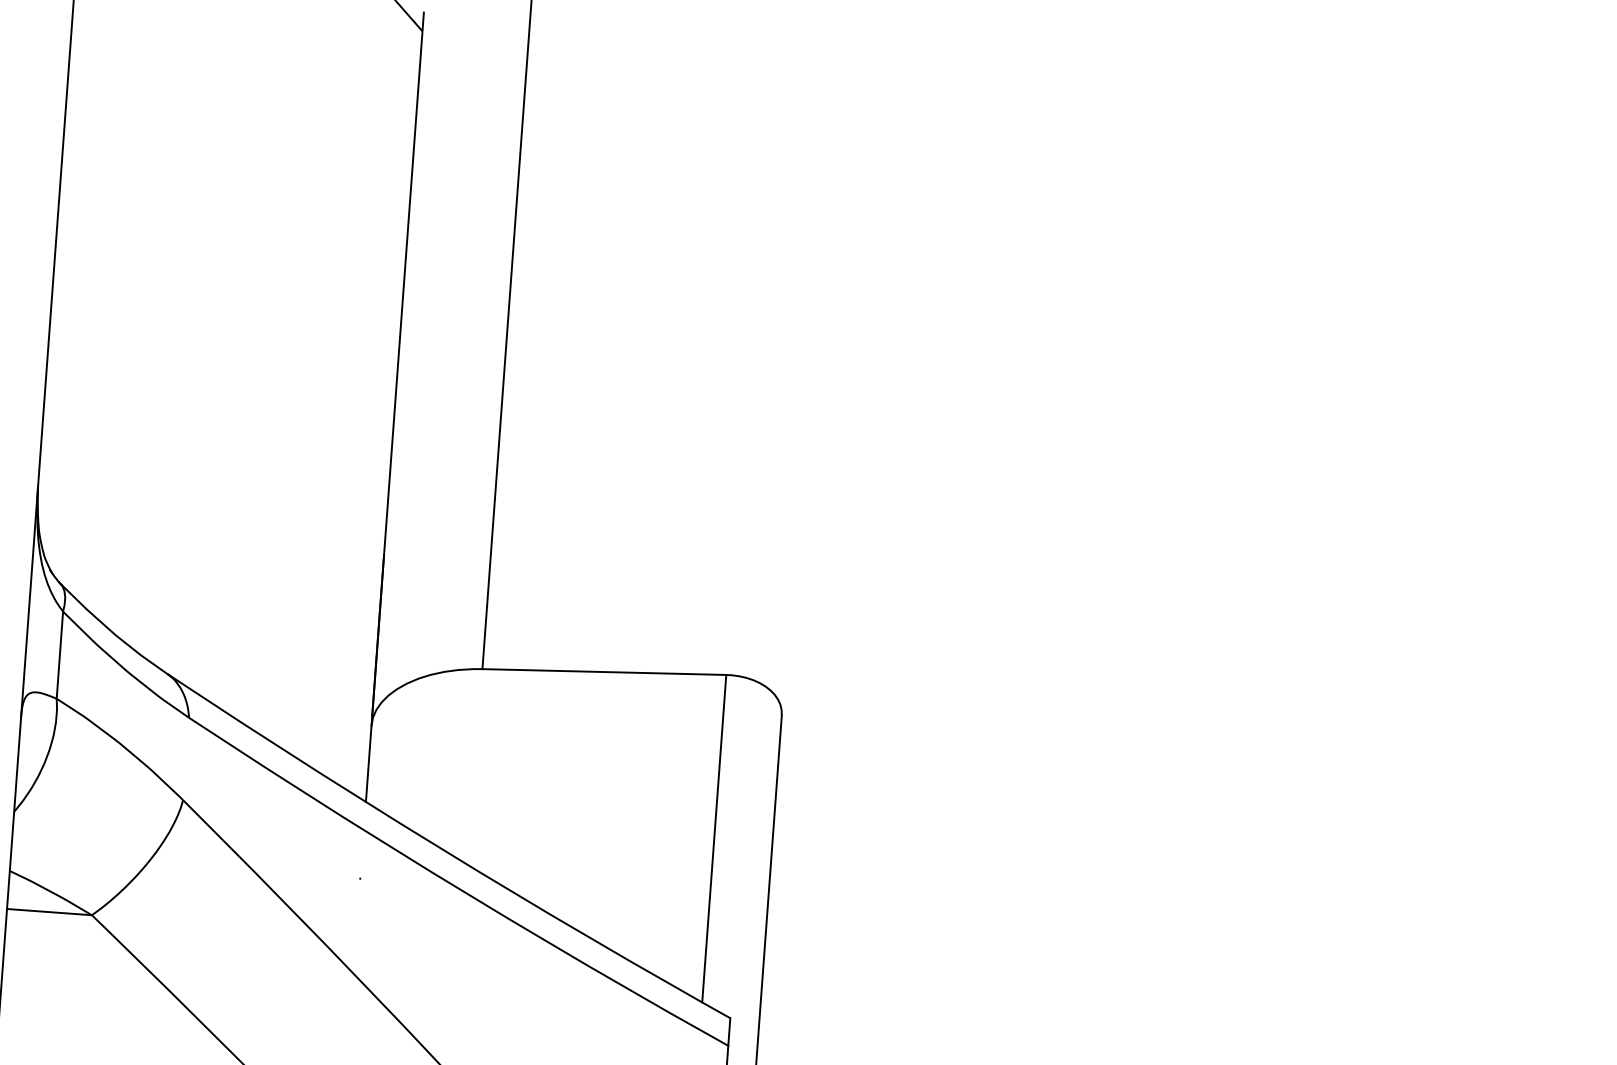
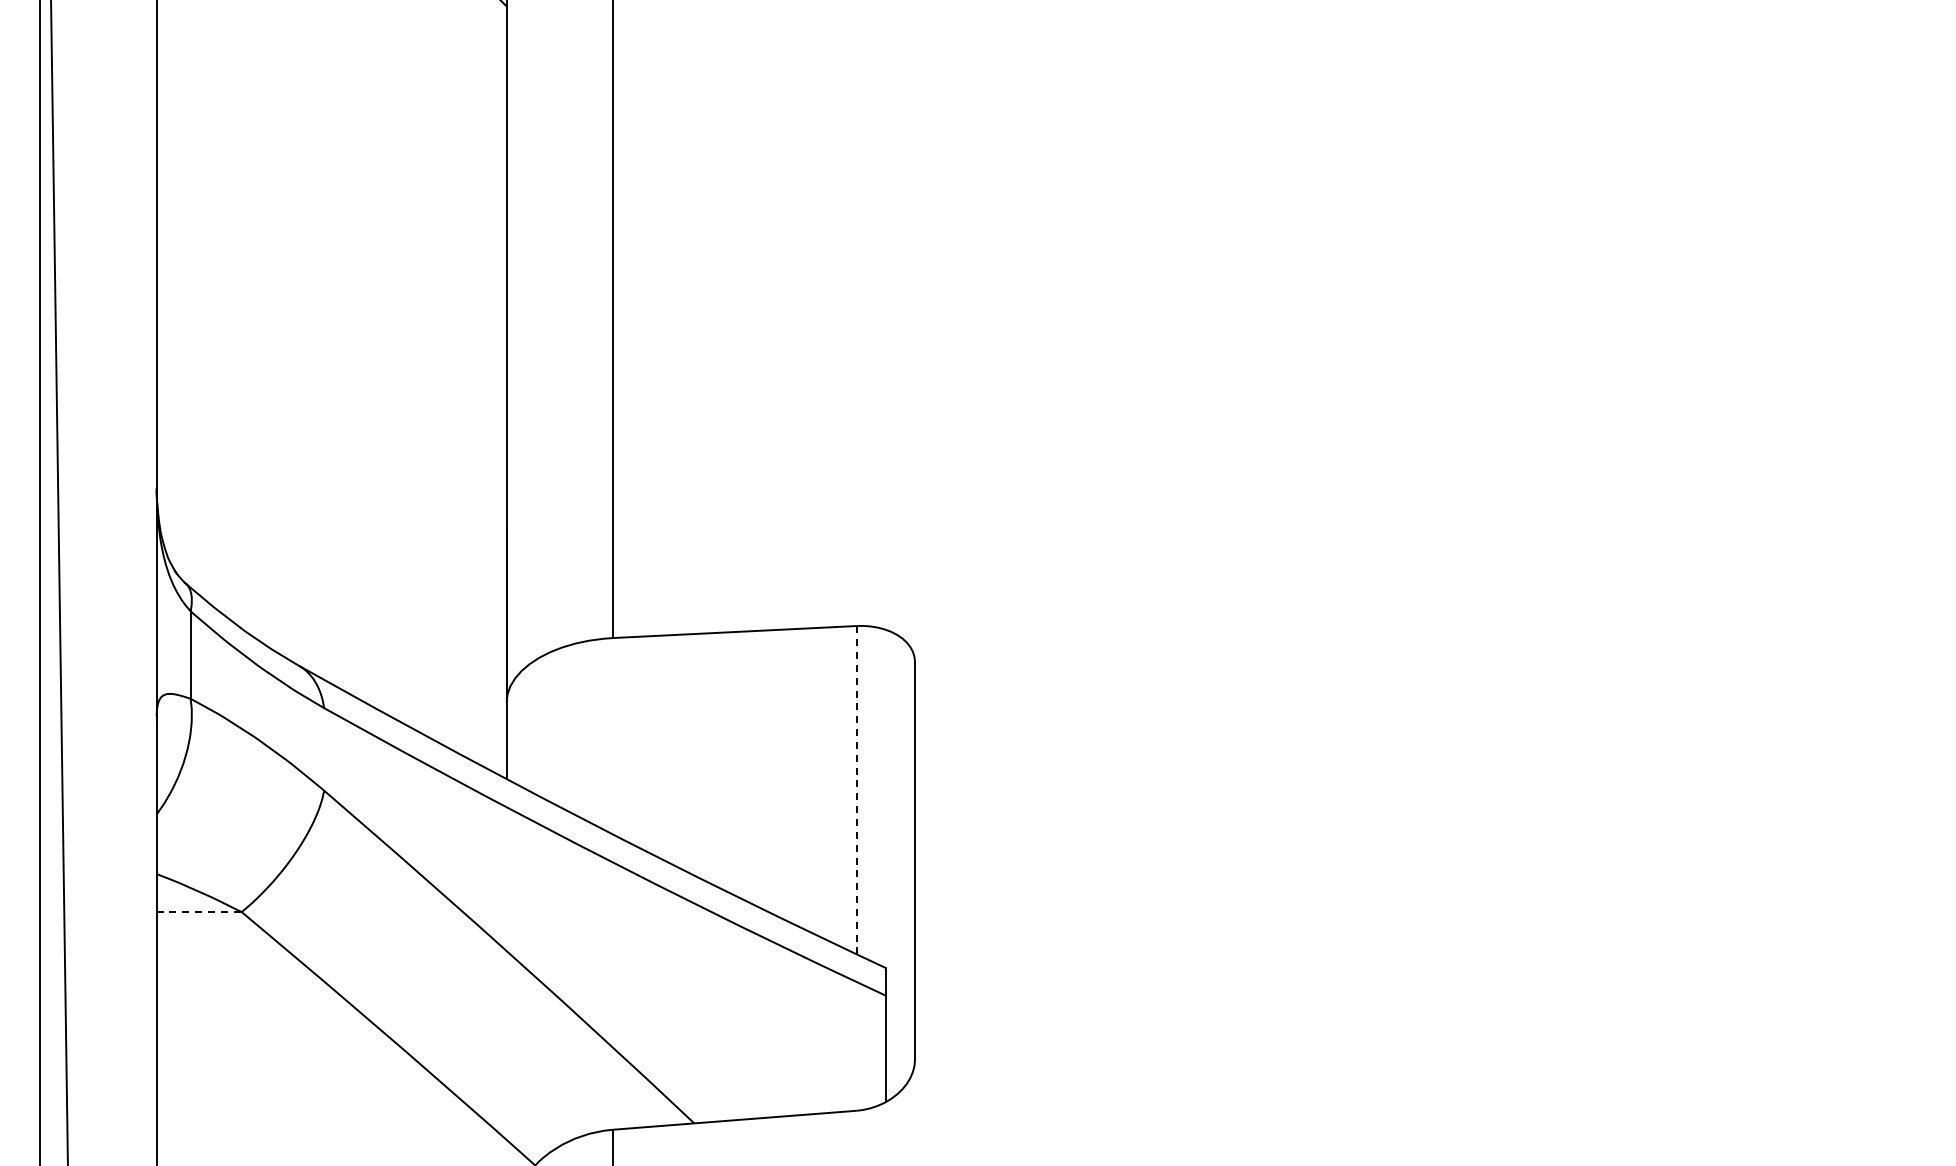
line: (714, 837) -> (856, 789), solid -> dashed
line: (49, 912) -> (199, 912), solid -> dashed

